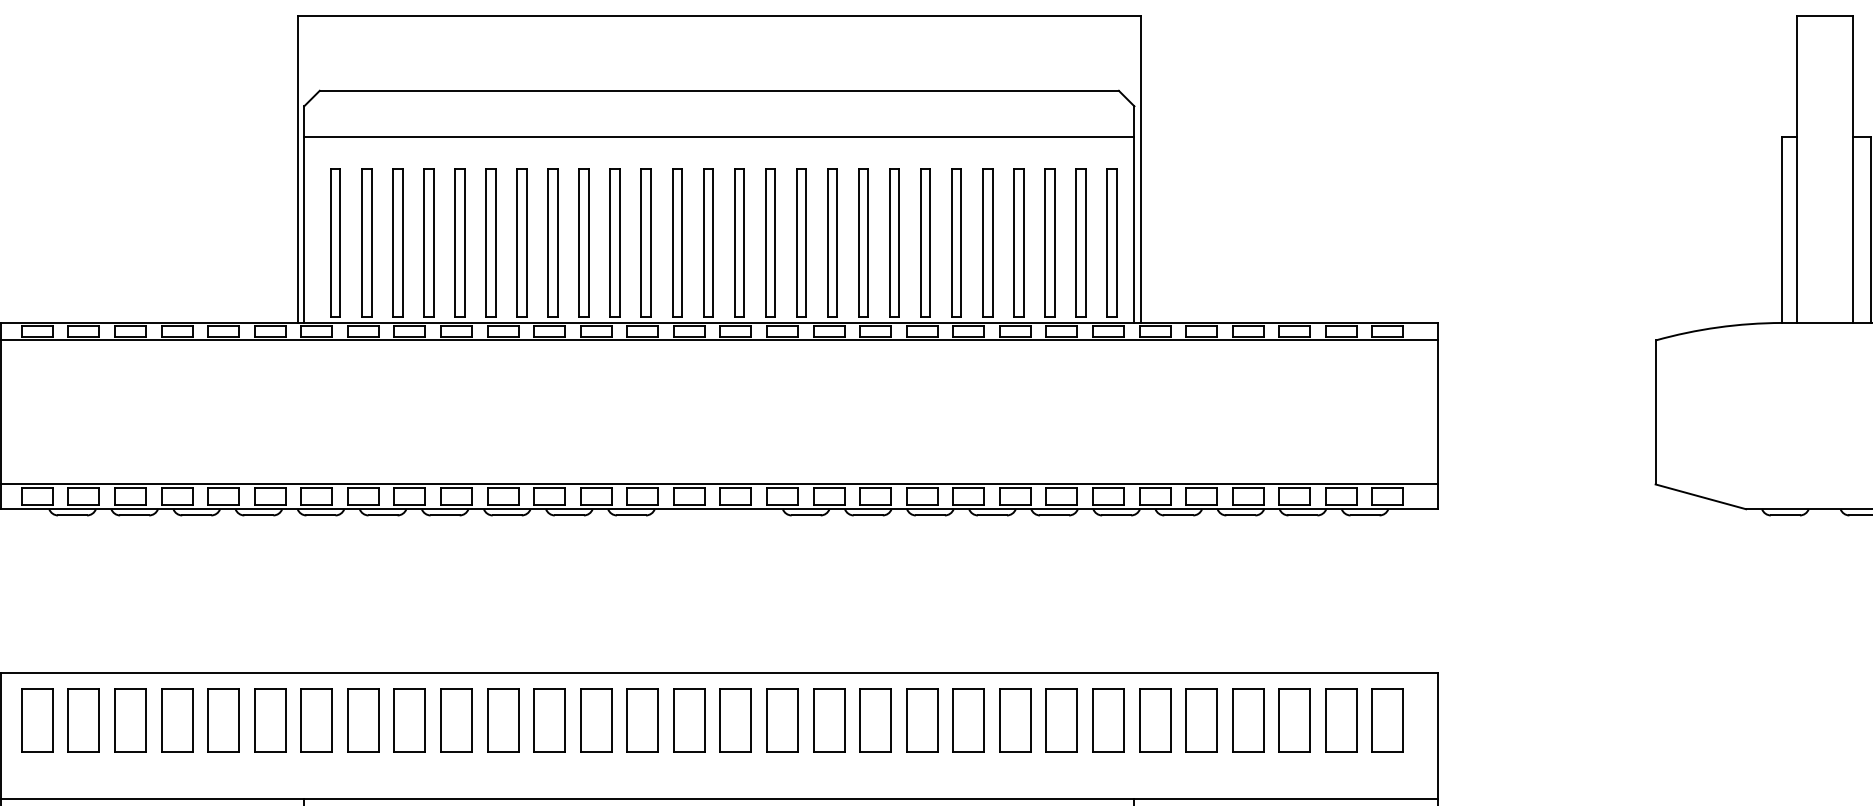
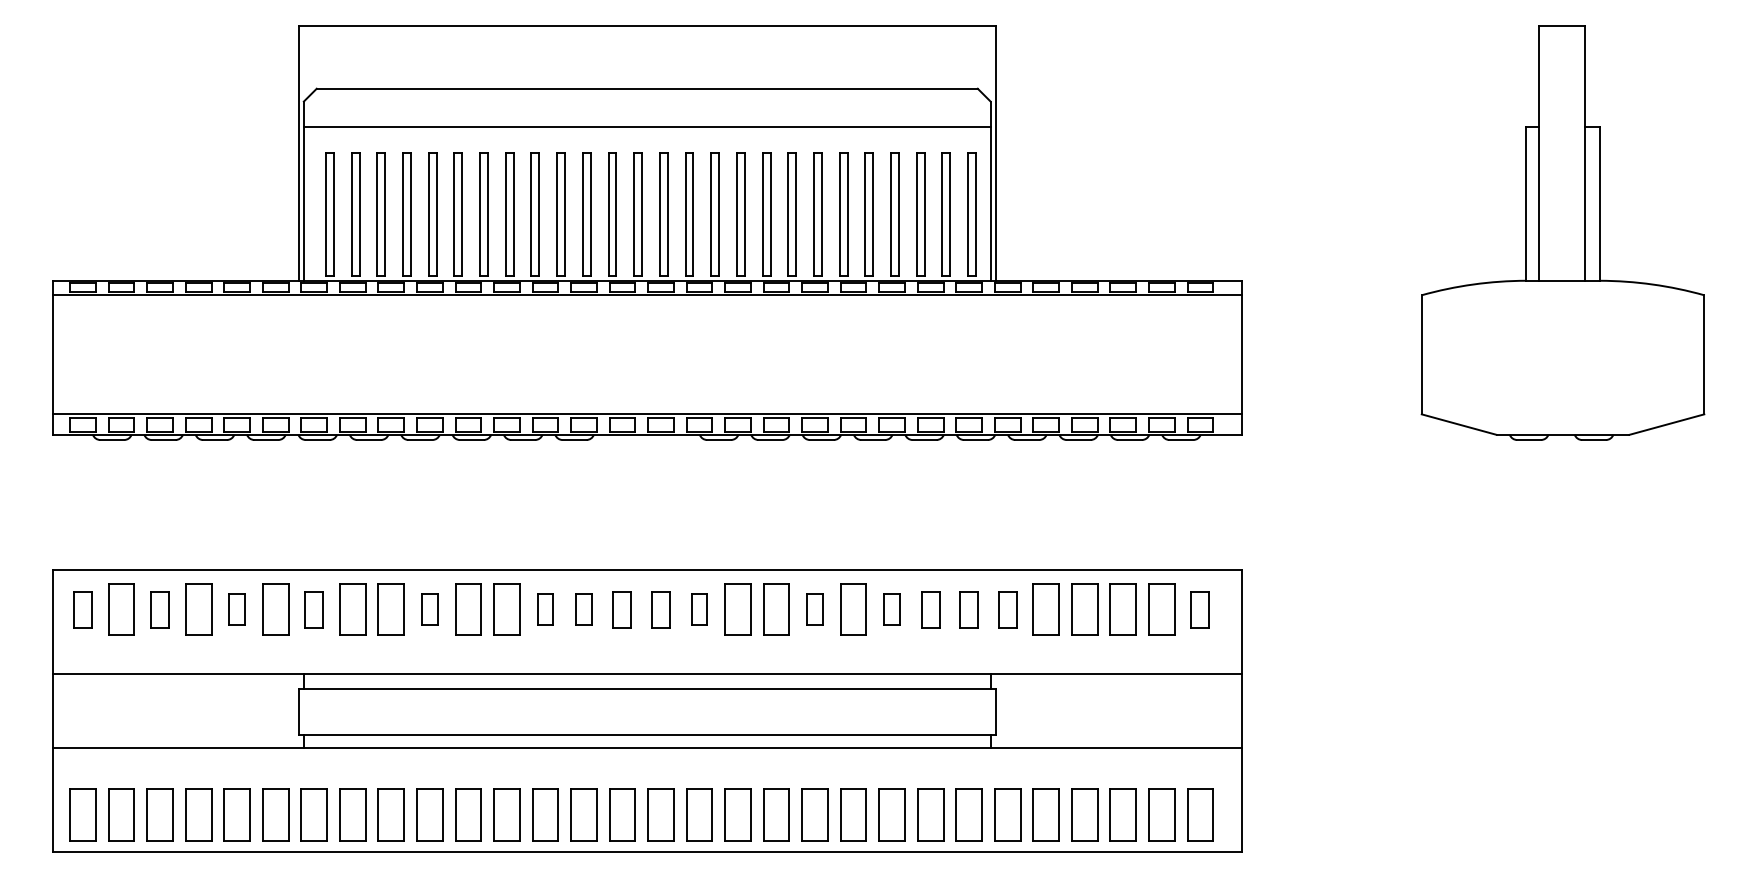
part: (36, 720) -> (82, 609), size x0.7
part: (129, 720) -> (159, 609), size x0.7
part: (222, 720) -> (236, 609), size x0.6
part: (315, 720) -> (313, 609), size x0.7
part: (456, 720) -> (429, 609), size x0.6
part: (596, 720) -> (545, 609), size x0.6
part: (642, 720) -> (583, 609), size x0.6
part: (689, 720) -> (622, 609), size x0.7
part: (735, 720) -> (660, 609), size x0.7
part: (782, 720) -> (699, 609), size x0.6
part: (921, 720) -> (814, 609), size x0.6
part: (1014, 720) -> (891, 609), size x0.6
part: (1061, 720) -> (930, 609), size x0.7
part: (1107, 720) -> (968, 609), size x0.7
part: (1154, 720) -> (1007, 609), size x0.7
part: (1388, 720) -> (1200, 609), size x0.7

